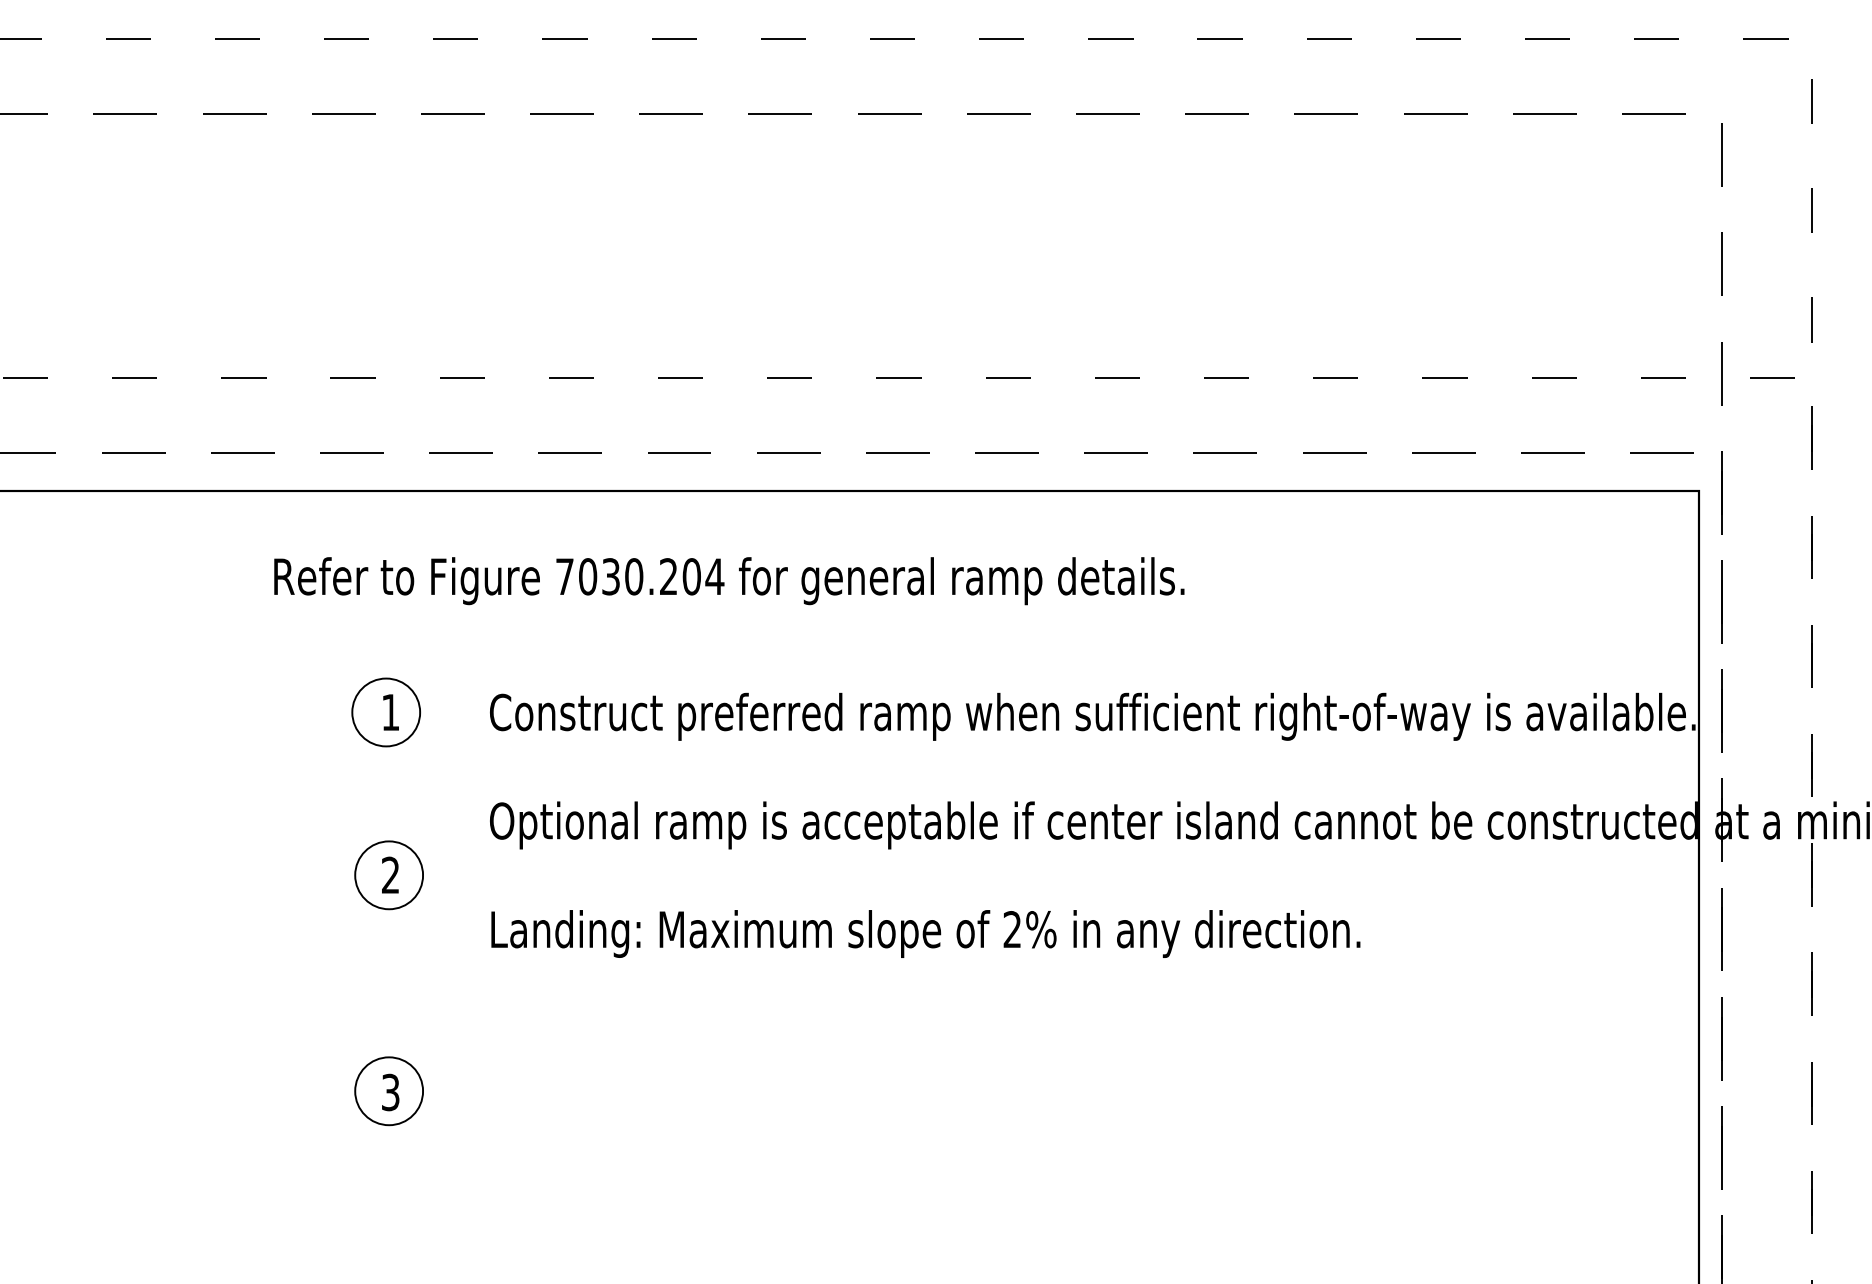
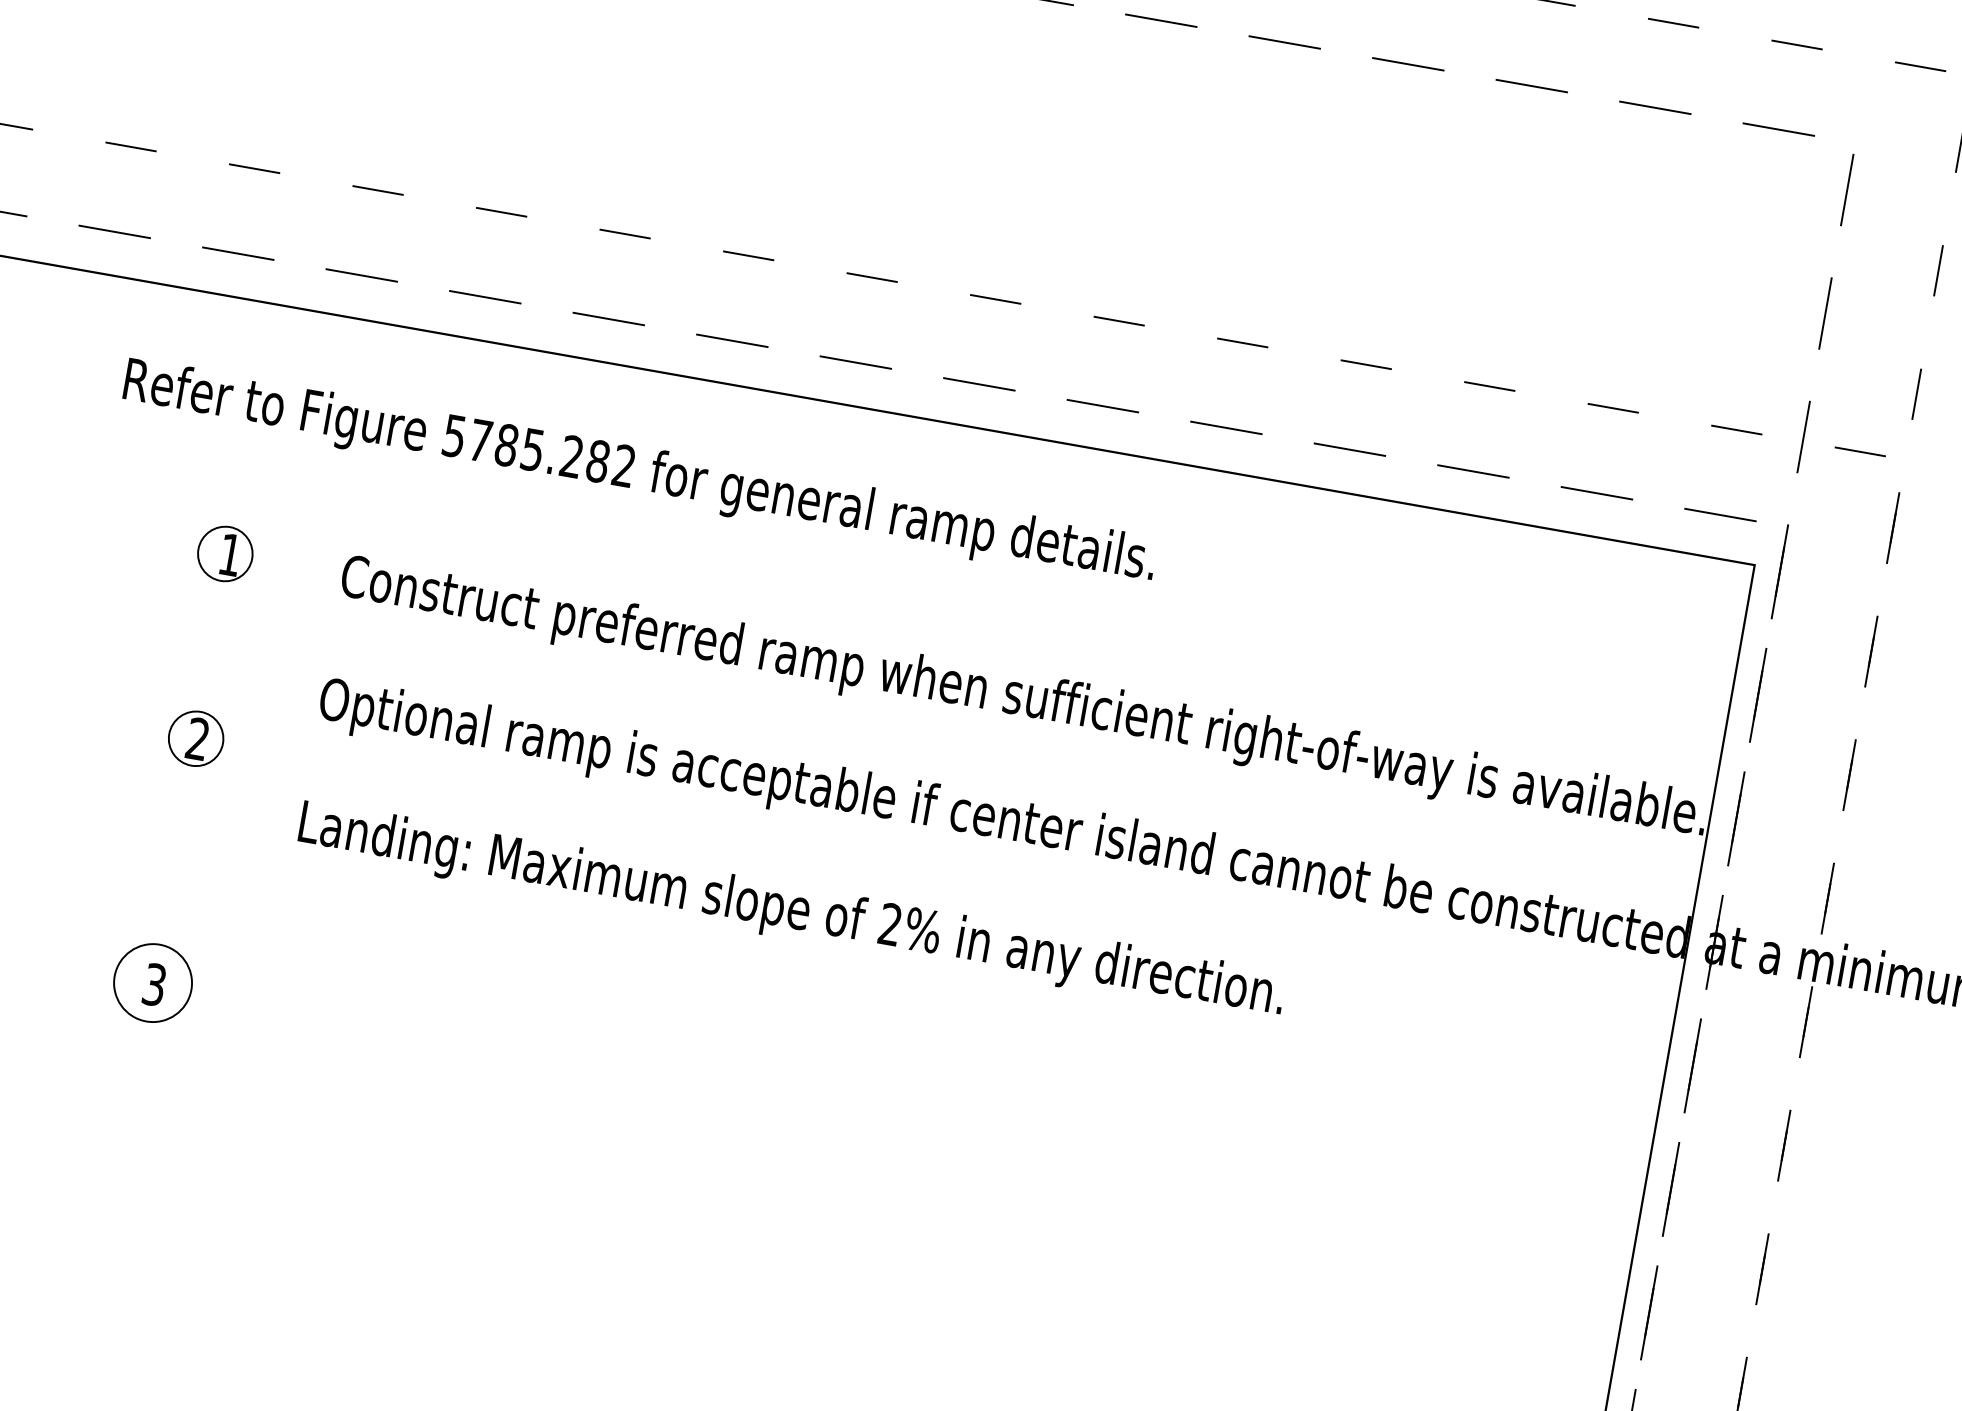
text: (640, 576) -> (540, 450), 7030.204 -> 5785.282
circle: (386, 712) -> (225, 554), size x0.7
circle: (389, 875) -> (196, 739), size x0.7

